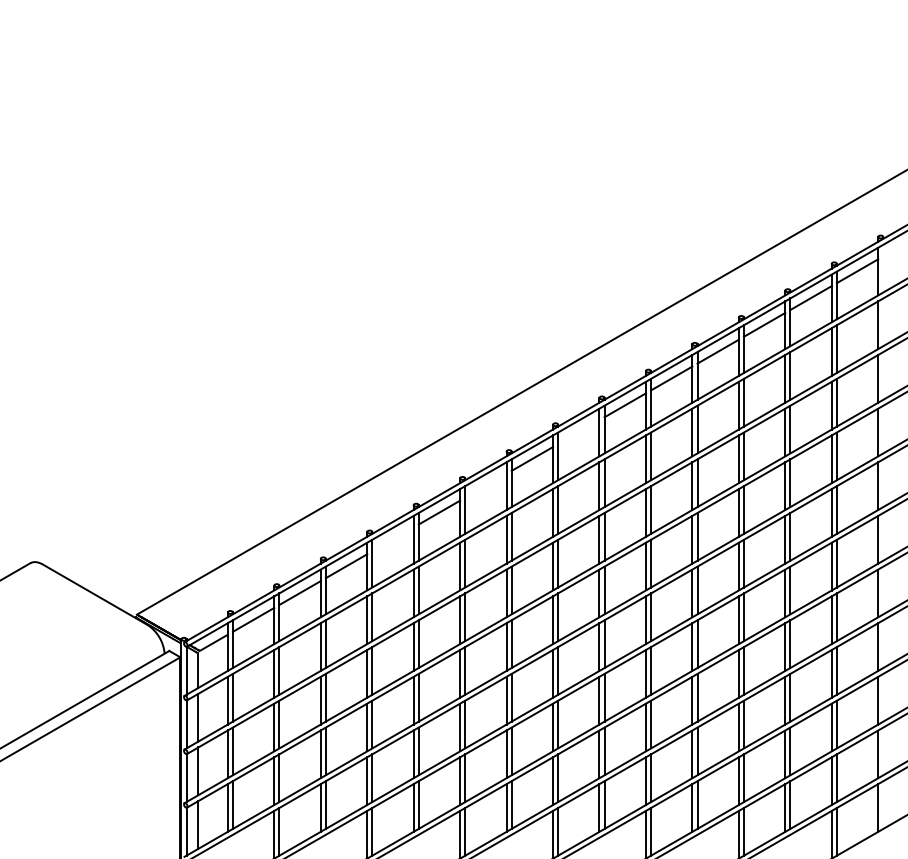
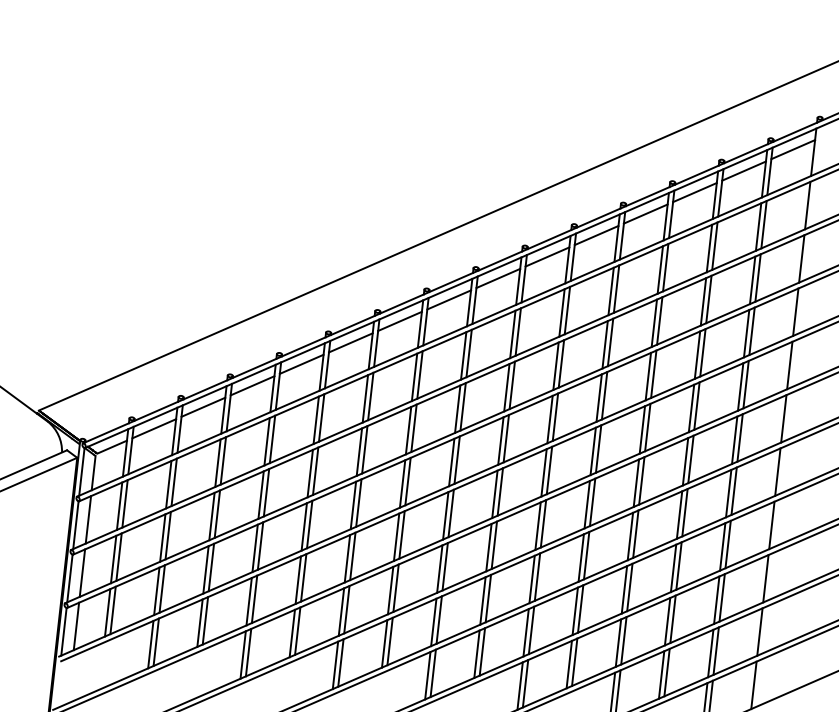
line: (578, 432) -> (497, 278), added
line: (485, 485) -> (399, 321), added
line: (392, 539) -> (301, 364), added

